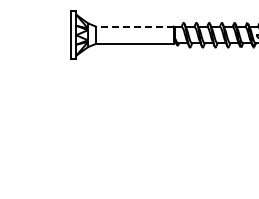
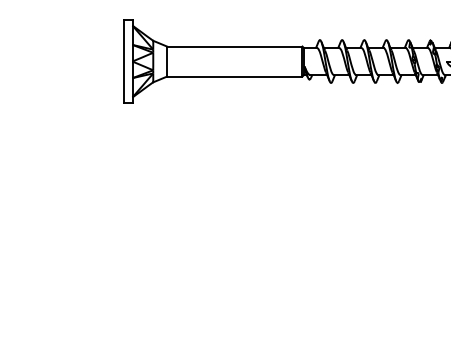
line: (134, 26) -> (234, 46), dashed -> solid

